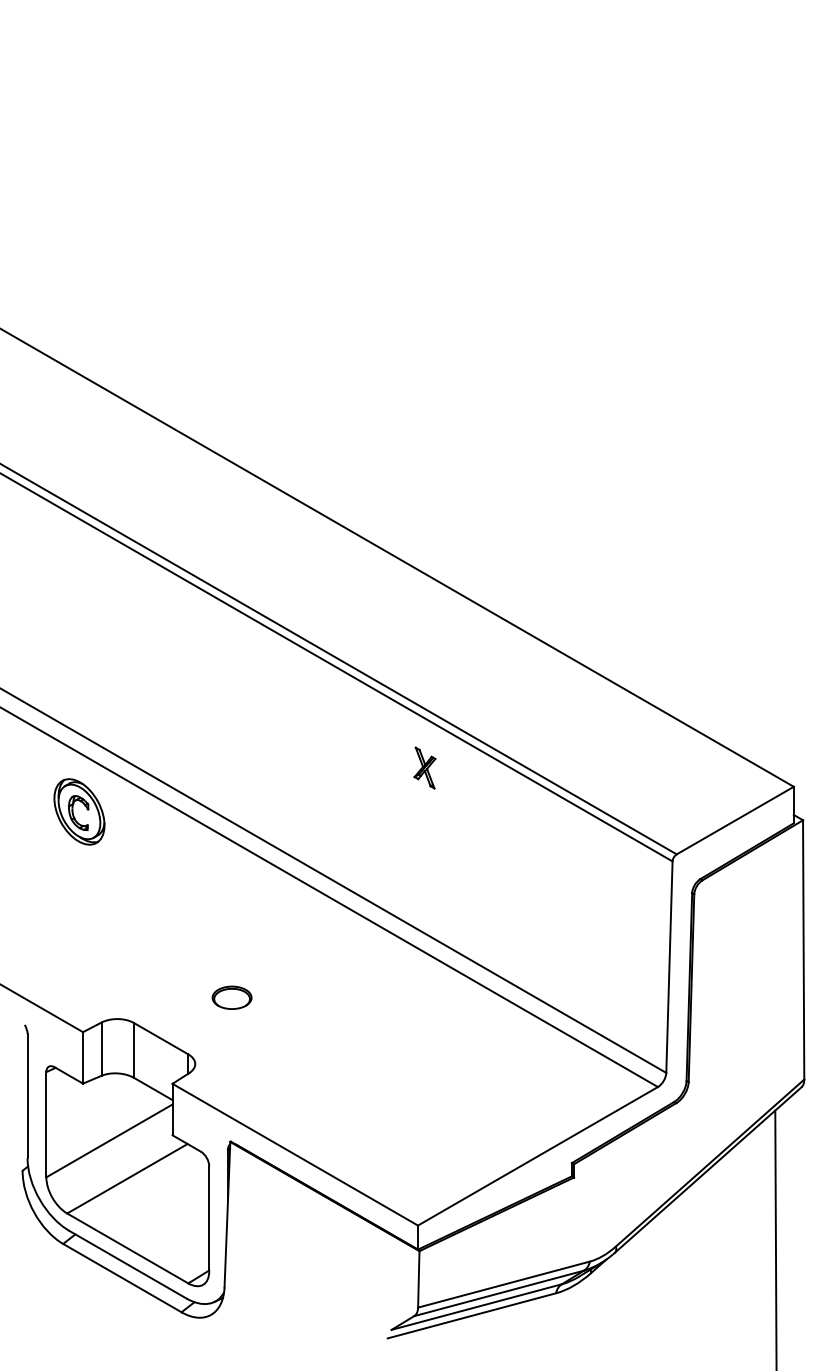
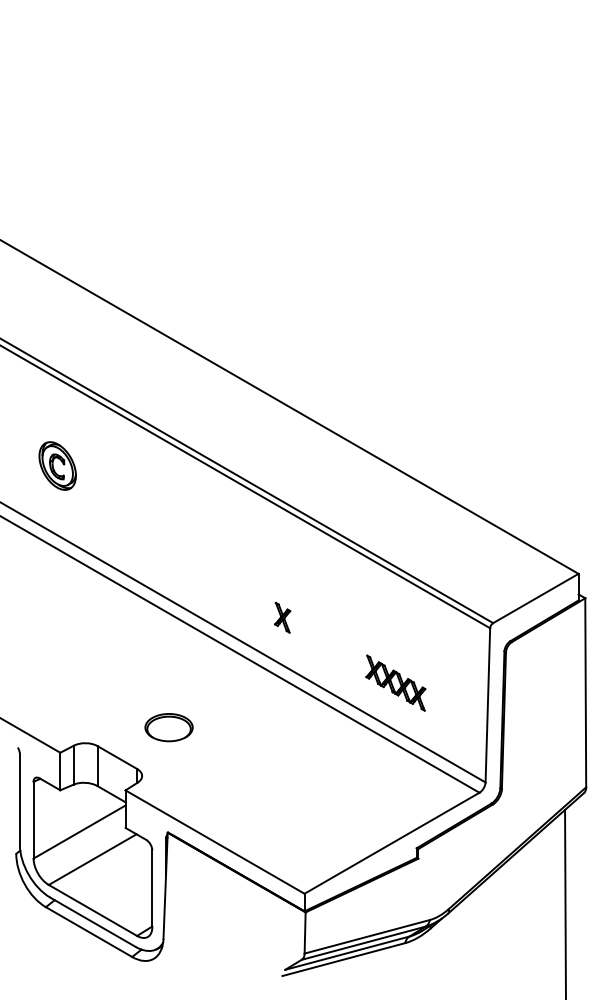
part: (424, 767) -> (282, 617), moved
part: (79, 811) -> (57, 465), moved
part: (542, 936) -> (395, 683), added
part: (231, 997) -> (168, 727), size x1.67

